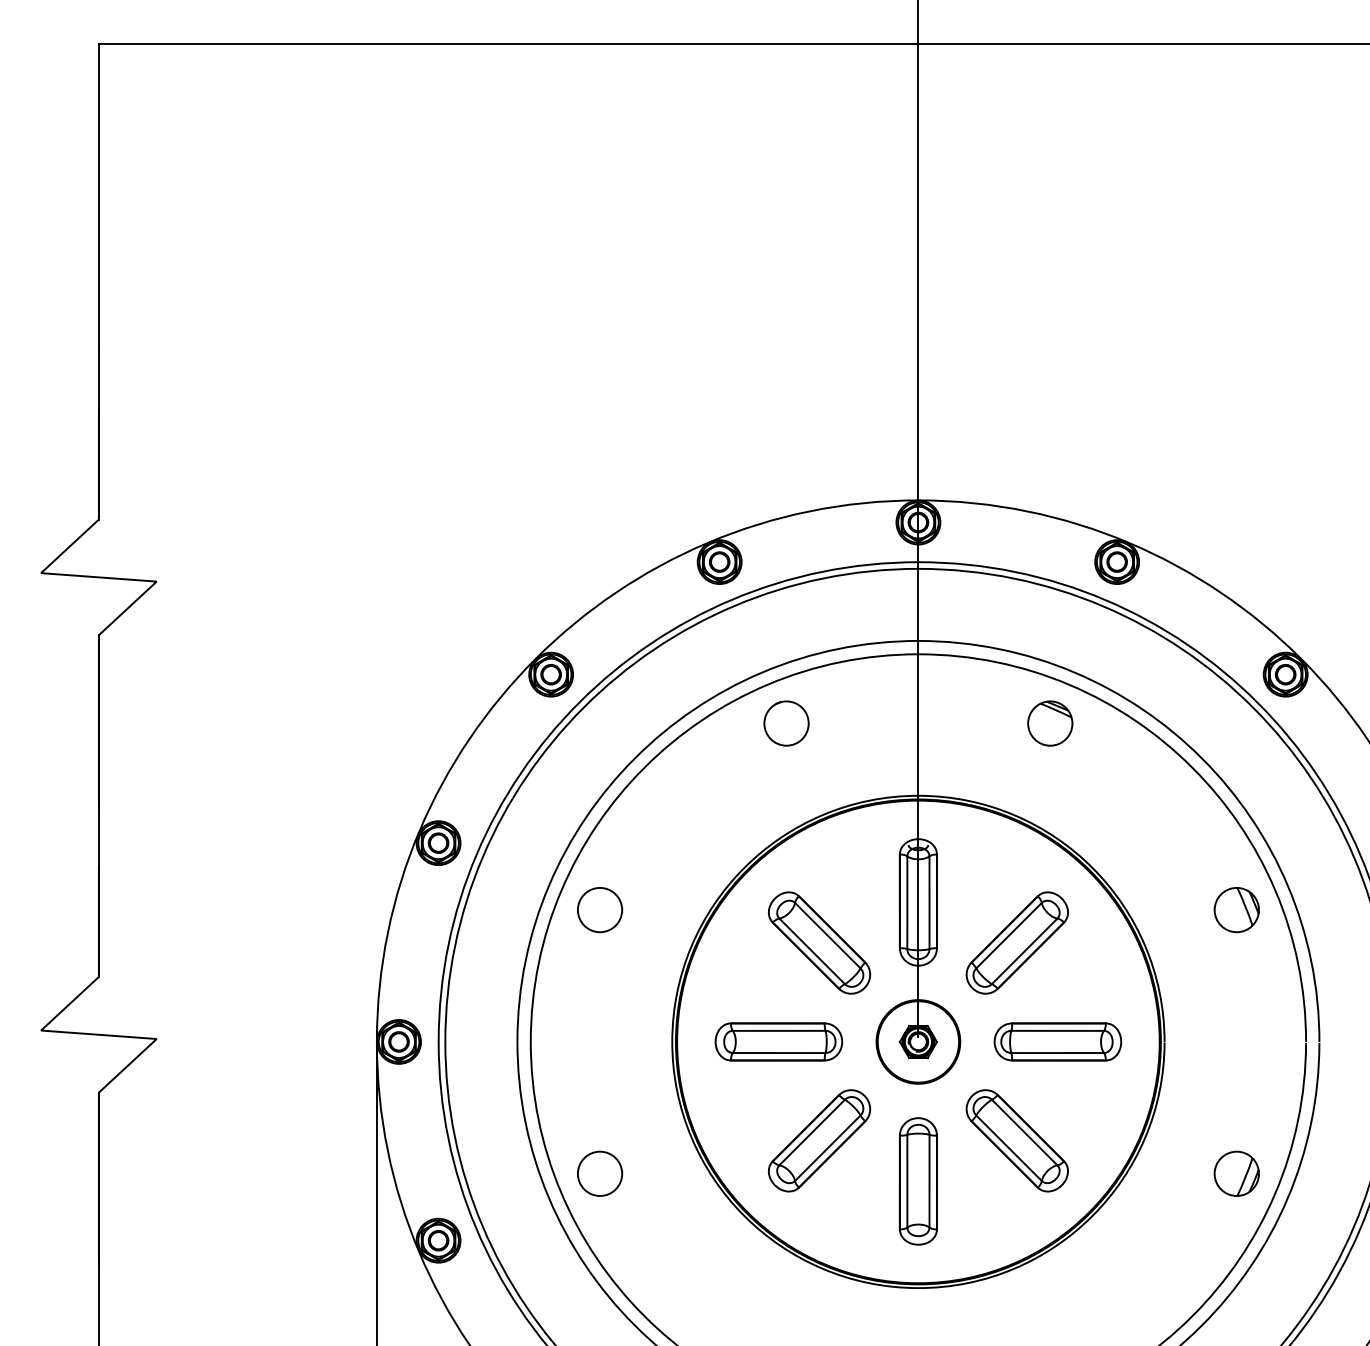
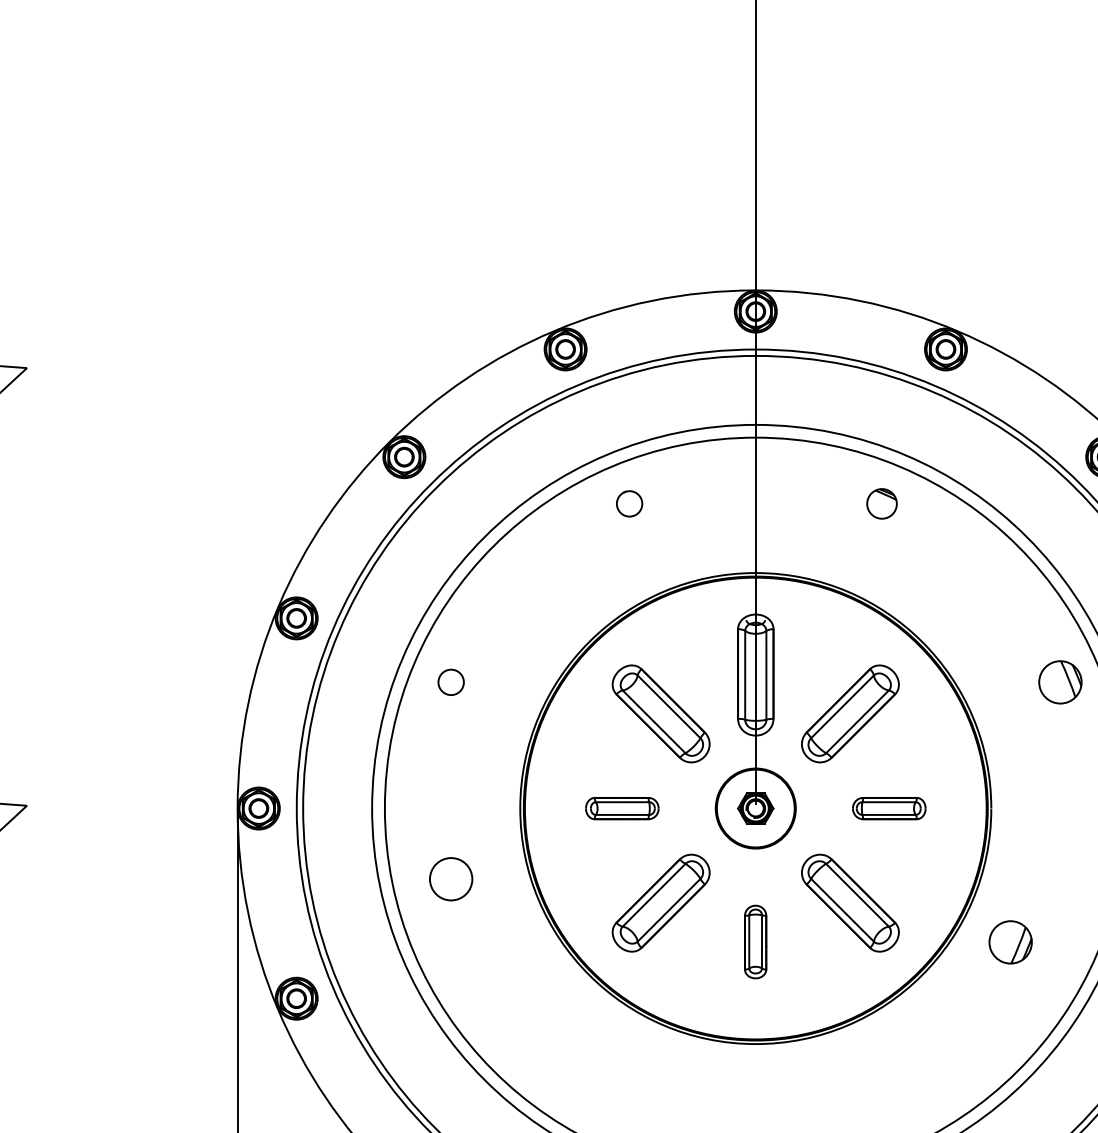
circle: (786, 723) -> (629, 503), size x0.6
part: (1050, 723) -> (882, 503), size x0.7
circle: (599, 909) -> (450, 681), size x0.6
part: (778, 1041) -> (621, 808), size x0.6
part: (1057, 1041) -> (888, 808), size x0.6
circle: (600, 1173) -> (451, 878), moved
part: (1236, 1173) -> (1010, 942), moved
part: (917, 1181) -> (754, 942), size x0.6

